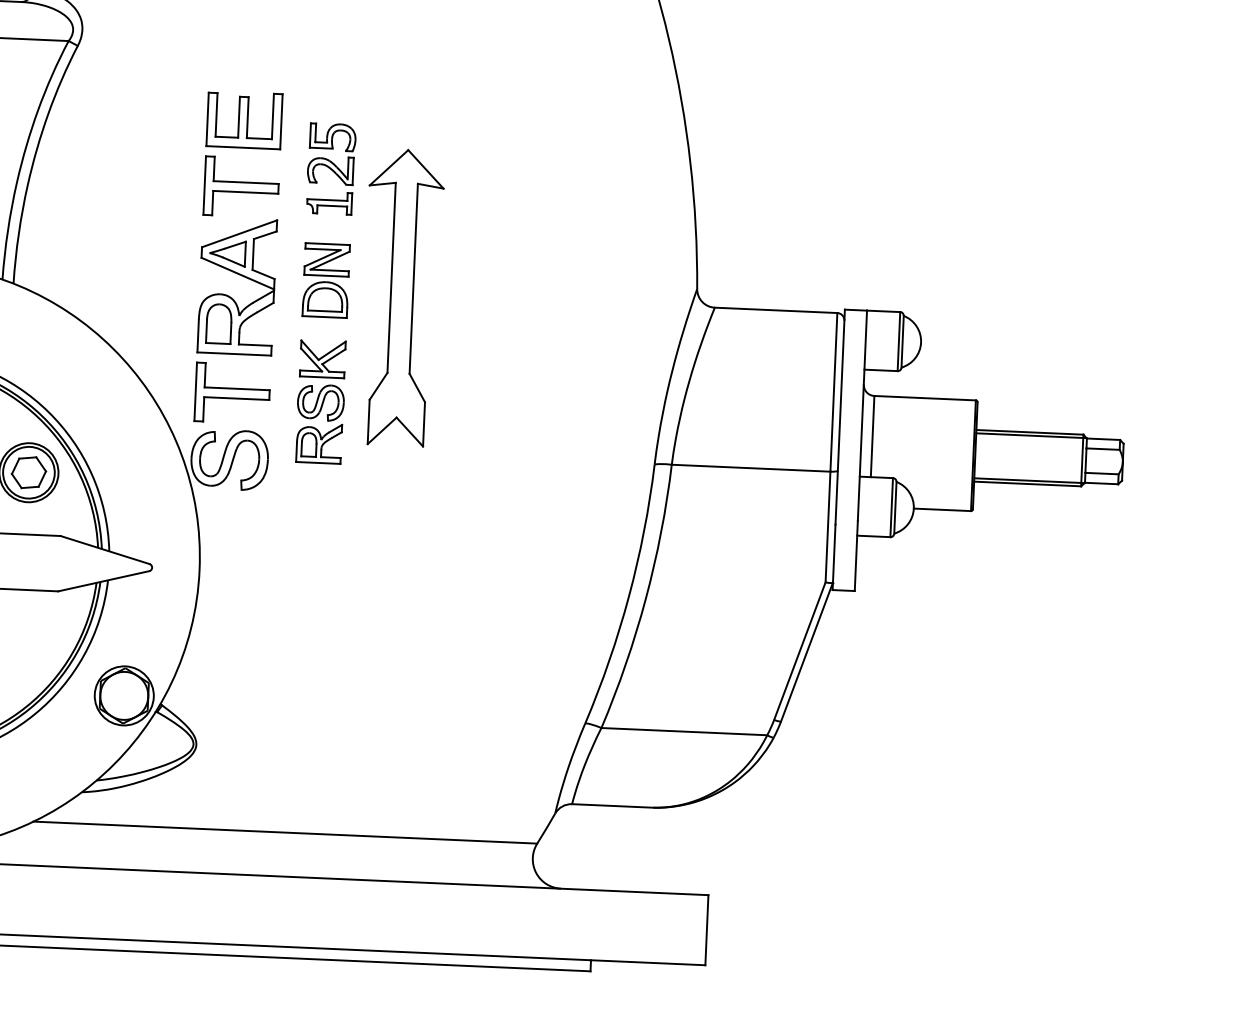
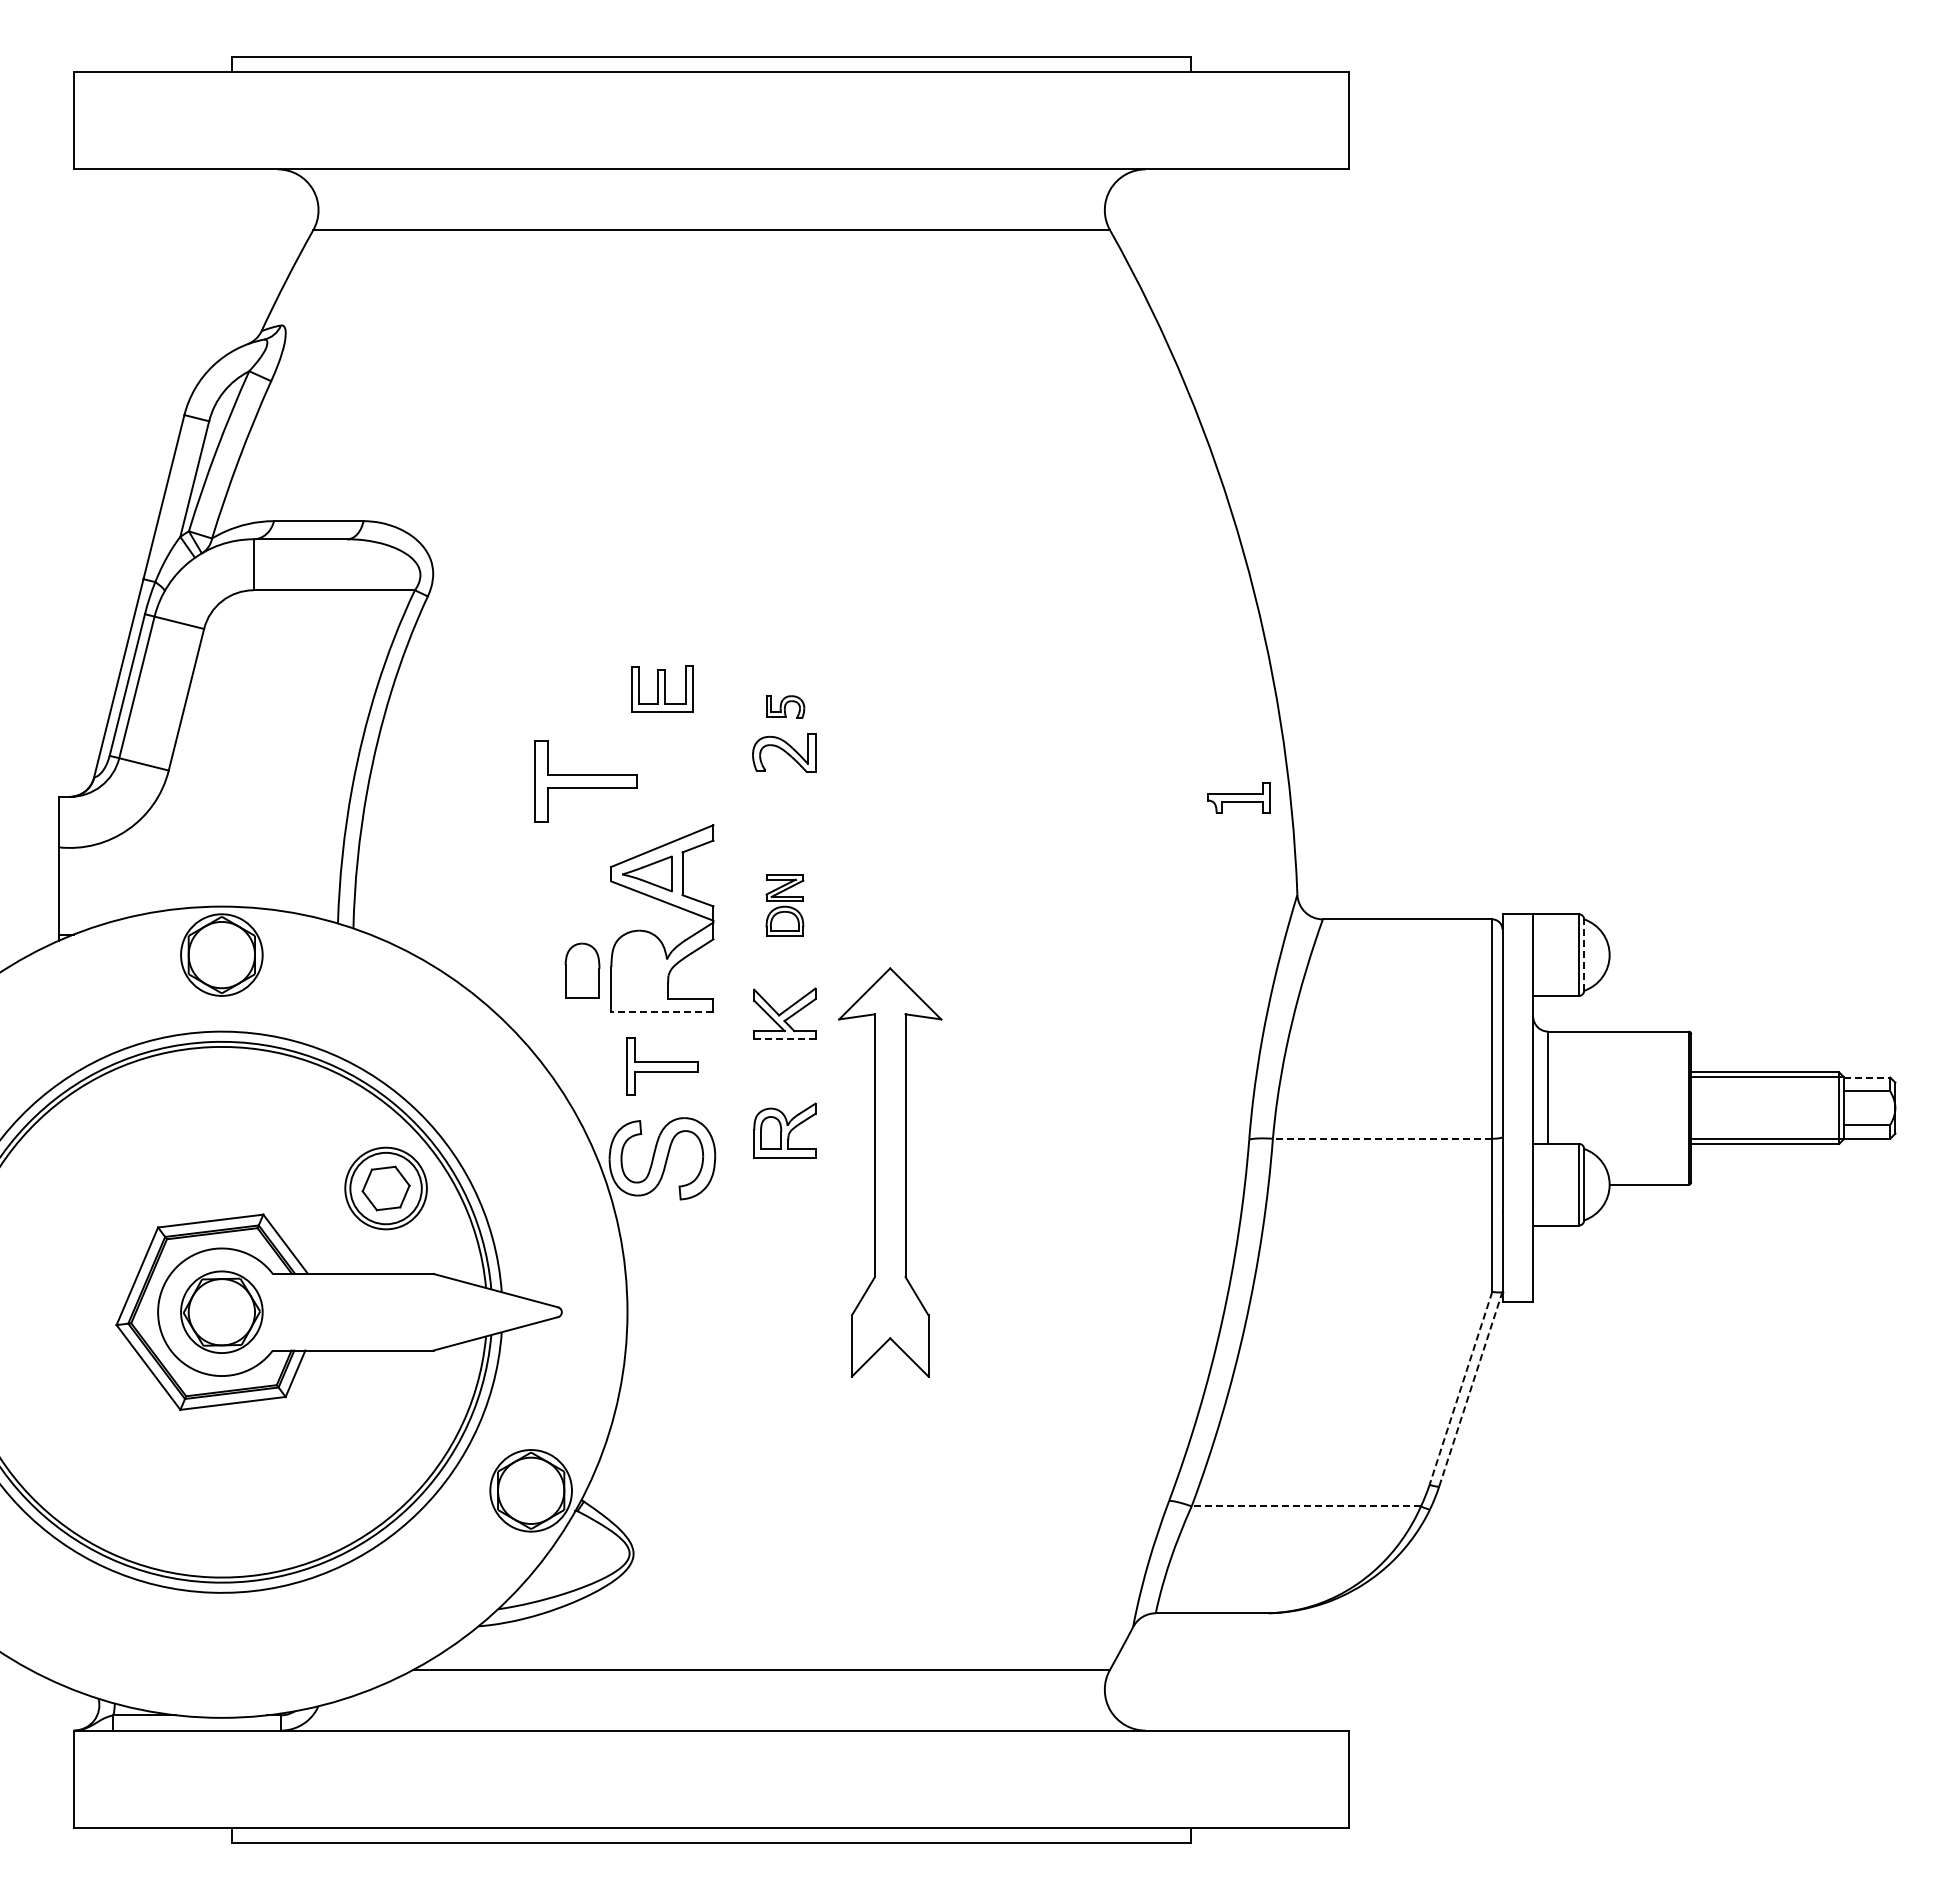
part: (243, 119) -> (661, 688), size x0.6
part: (332, 136) -> (785, 706), size x0.6
part: (240, 187) -> (585, 781), moved
part: (329, 202) -> (1238, 797), moved
part: (325, 280) -> (784, 905), size x0.6
part: (402, 297) -> (890, 1172), moved
part: (219, 323) -> (582, 970), moved
line: (902, 342) -> (1584, 955), solid -> dashed
line: (233, 354) -> (661, 1012), solid -> dashed
line: (321, 377) -> (784, 1039), solid -> dashed
part: (231, 393) -> (661, 1066), size x0.7
part: (320, 402) -> (784, 1074), removed
line: (1103, 439) -> (1867, 1077), solid -> dashed
line: (751, 468) -> (1382, 1138), solid -> dashed
line: (799, 651) -> (1460, 1388), solid -> dashed
line: (807, 651) -> (1471, 1388), solid -> dashed
line: (684, 731) -> (1306, 1506), solid -> dashed

